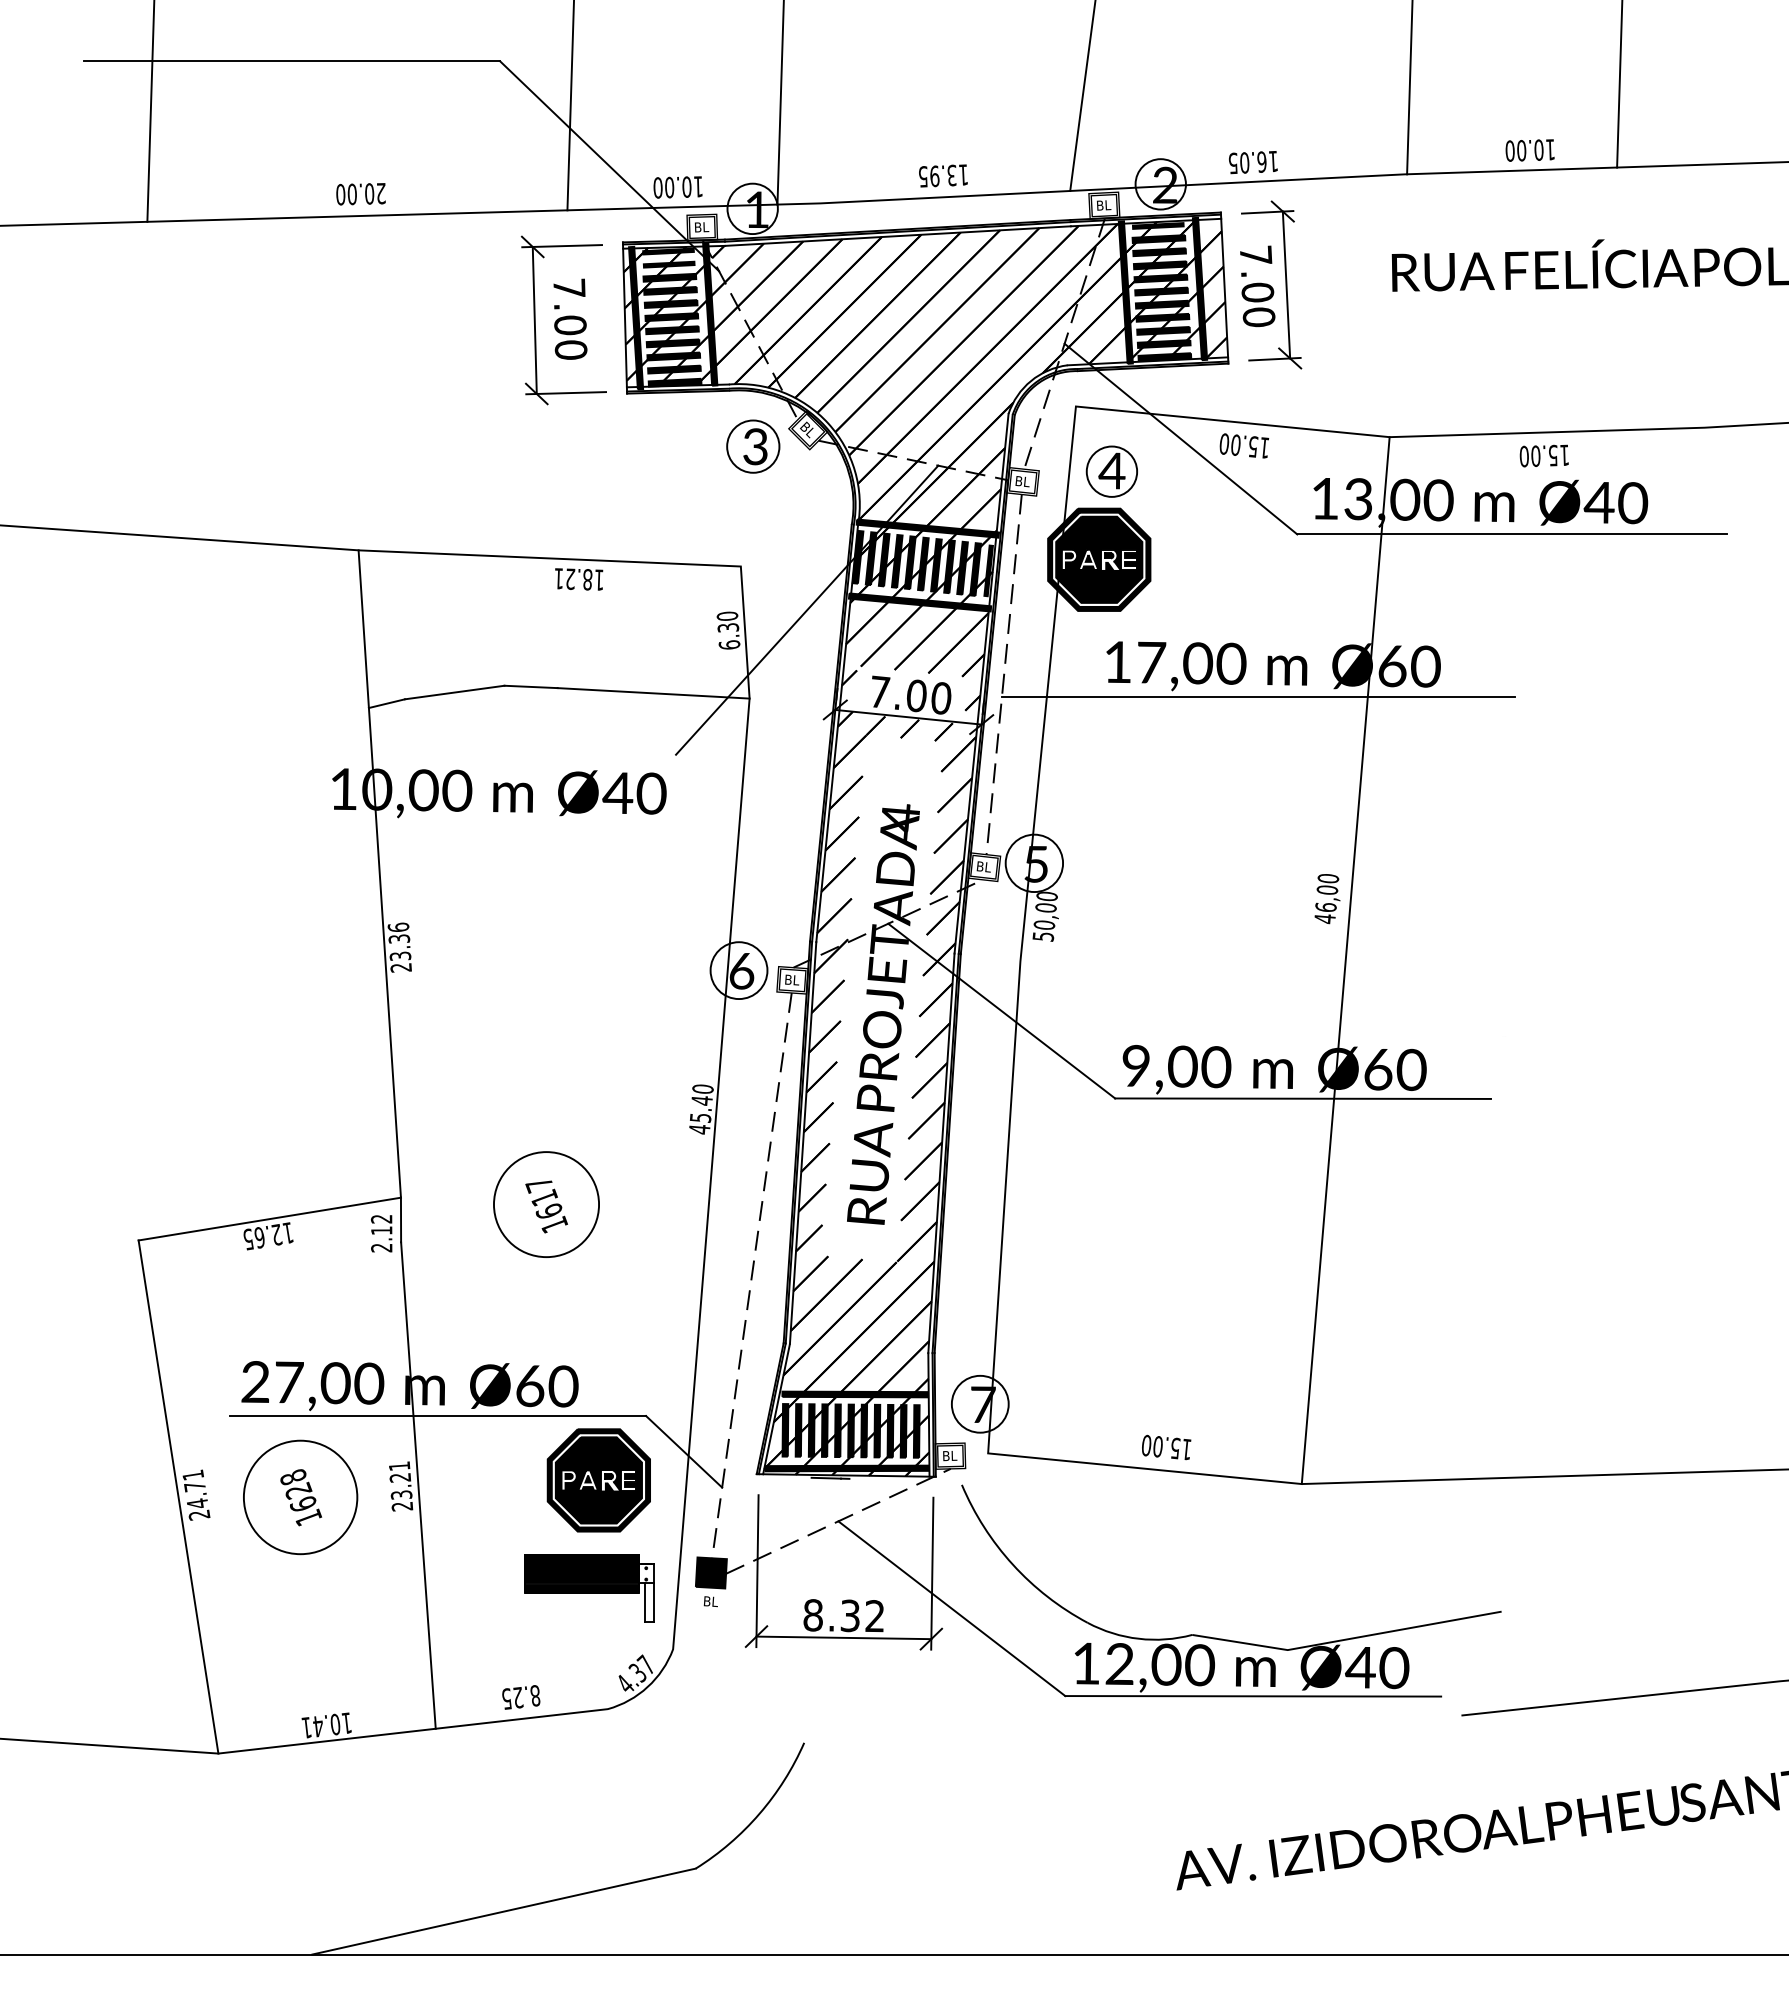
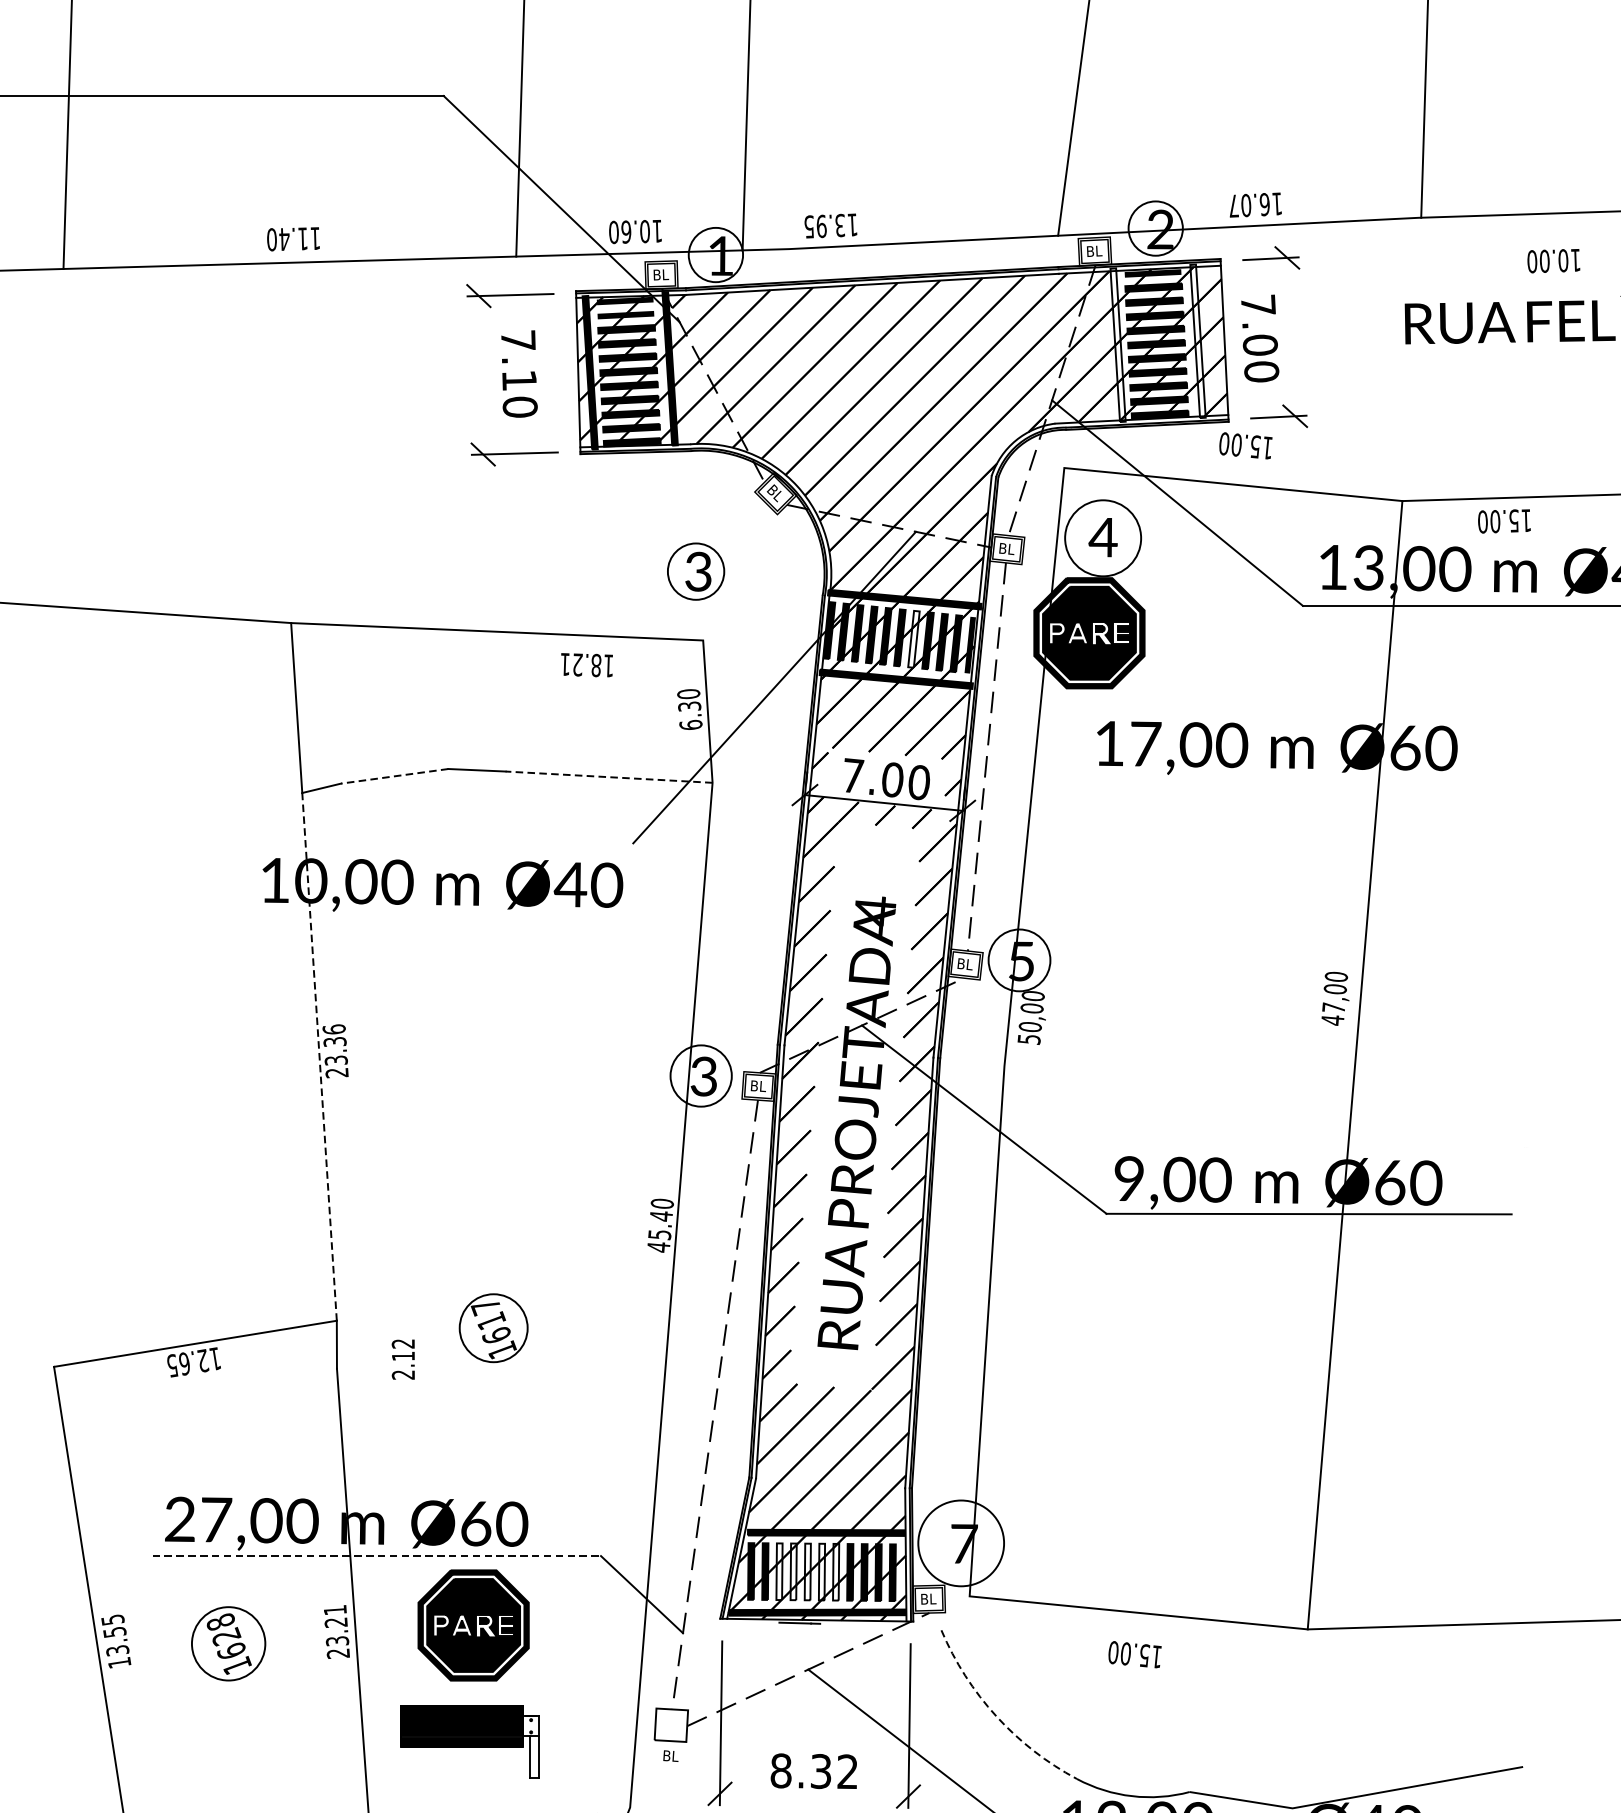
text: (1529, 150) -> (1553, 261), moved
text: (1232, 163) -> (1233, 206), 16.05 -> 16.07
text: (943, 175) -> (831, 225), moved
text: (669, 187) -> (626, 231), 10.00 -> 10.60
text: (366, 194) -> (299, 239), 20.00 -> 11.40
line: (1286, 284) -> (1291, 336), removed
fill: (1199, 288) -> (1197, 340), removed
fill: (1125, 292) -> (1117, 345), removed
line: (534, 319) -> (480, 374), removed
text: (570, 325) -> (519, 380), 7.00 -> 7.10
text: (1244, 445) -> (1245, 445), moved
part: (753, 446) -> (696, 571), moved
text: (1543, 455) -> (1503, 520), moved
circle: (1111, 471) -> (1102, 538), size x1.4
fill: (936, 565) -> (914, 639), removed
text: (579, 579) -> (587, 665), moved
line: (454, 692) -> (394, 776), solid -> dashed
line: (653, 693) -> (609, 777), solid -> dashed
line: (1258, 696) -> (1261, 780), removed
text: (1325, 906) -> (1333, 1006), 46,00 -> 47,00
line: (384, 952) -> (319, 1056), solid -> dashed
text: (741, 970) -> (703, 1075), 6 -> 3
circle: (546, 1204) -> (493, 1328), size x0.6
text: (381, 1233) -> (403, 1359), moved
circle: (979, 1403) -> (960, 1542), size x1.4
line: (438, 1416) -> (377, 1556), solid -> dashed
fill: (811, 1430) -> (779, 1571), removed
fill: (824, 1430) -> (793, 1571), removed
fill: (837, 1430) -> (807, 1571), removed
fill: (850, 1430) -> (821, 1571), removed
fill: (864, 1430) -> (836, 1571), removed
text: (1166, 1447) -> (1134, 1654), moved
part: (598, 1480) -> (473, 1625), moved
text: (196, 1494) -> (116, 1640), 24.71 -> 13.55
circle: (300, 1497) -> (228, 1643), size x0.6
arc: (1012, 1564) -> (995, 1716), solid -> dashed
fill: (710, 1572) -> (670, 1724), removed
part: (589, 1588) -> (469, 1741), moved
line: (843, 1637) -> (813, 1794), removed

